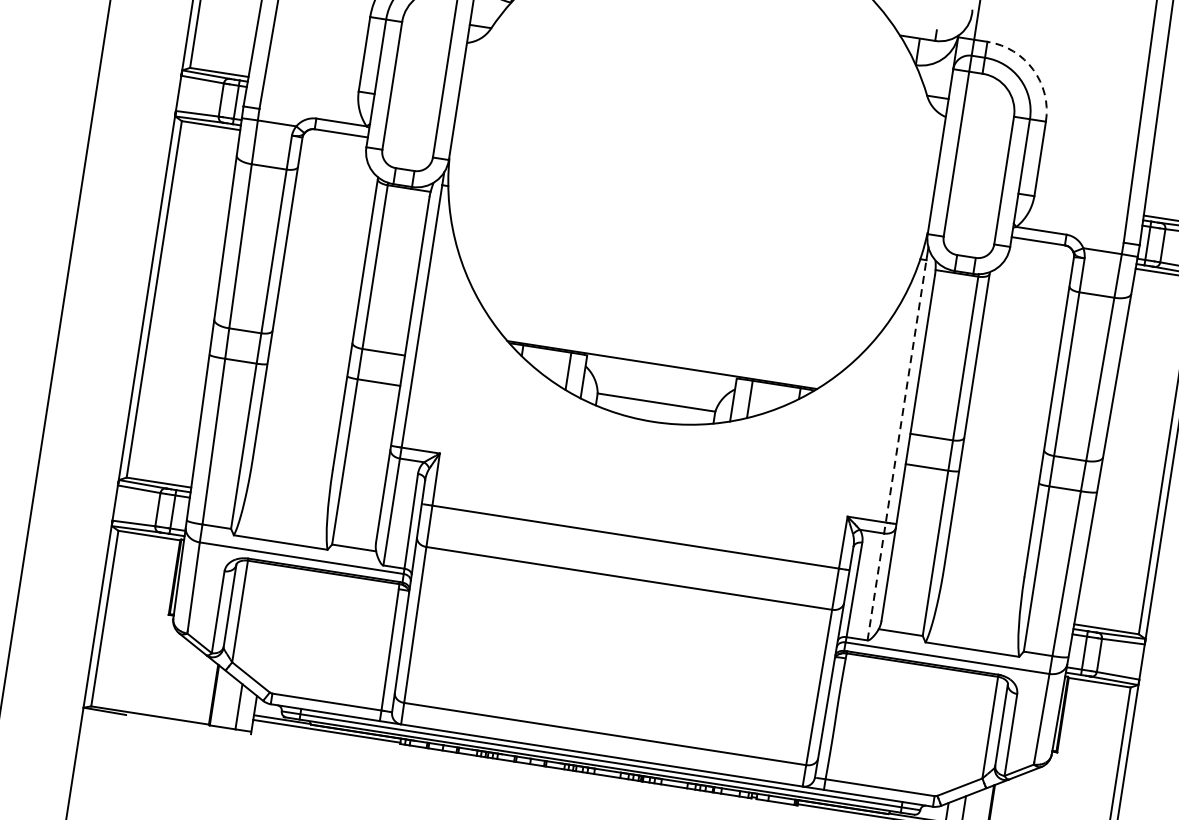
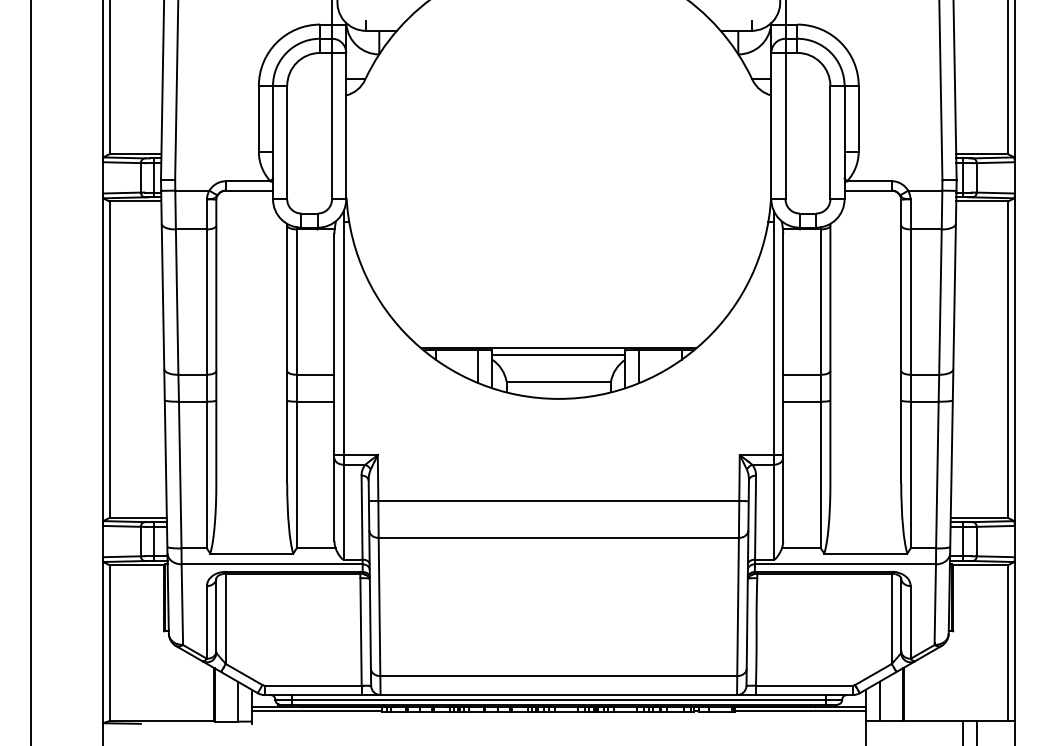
arc: (1032, 69) -> (840, 42), dashed -> solid
line: (660, 371) -> (558, 354), added
line: (896, 449) -> (773, 390), dashed -> solid

